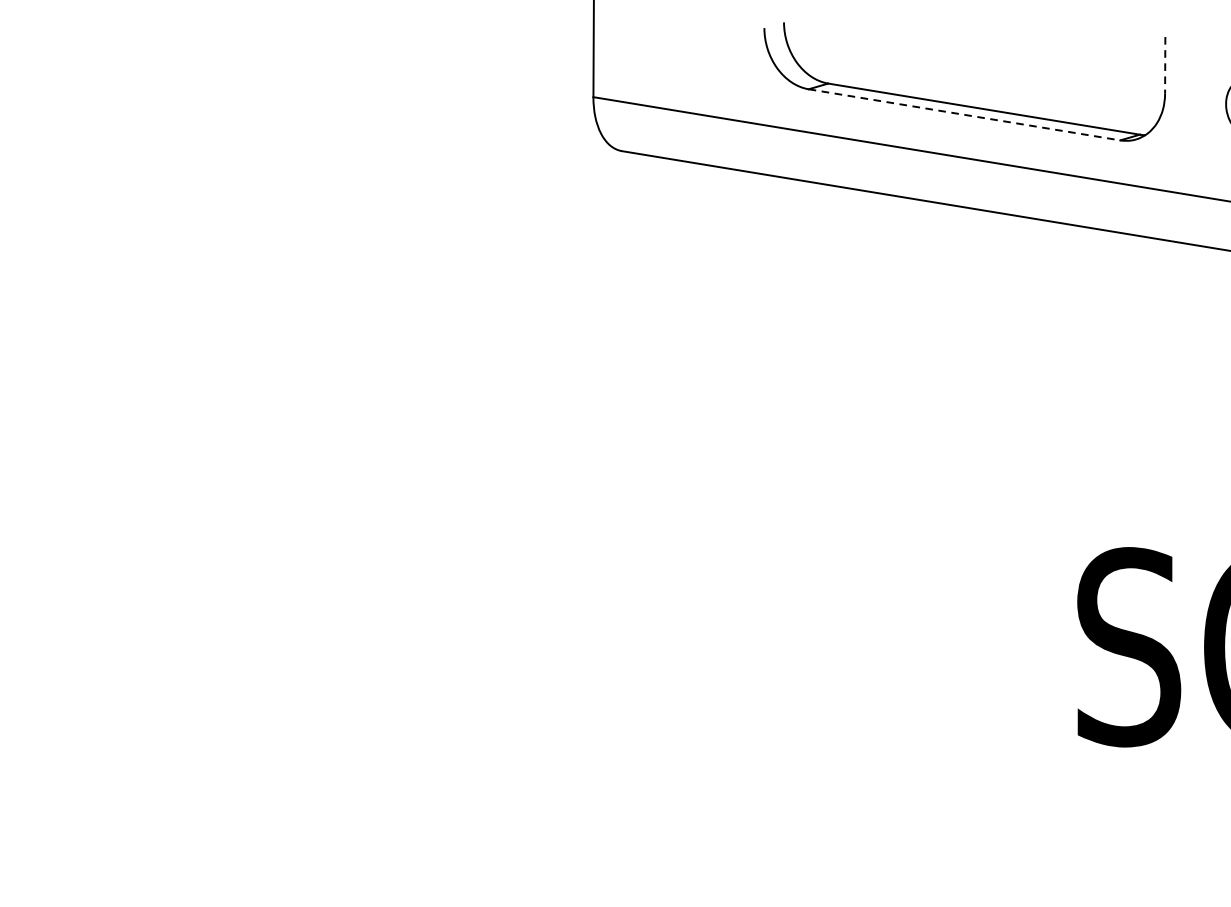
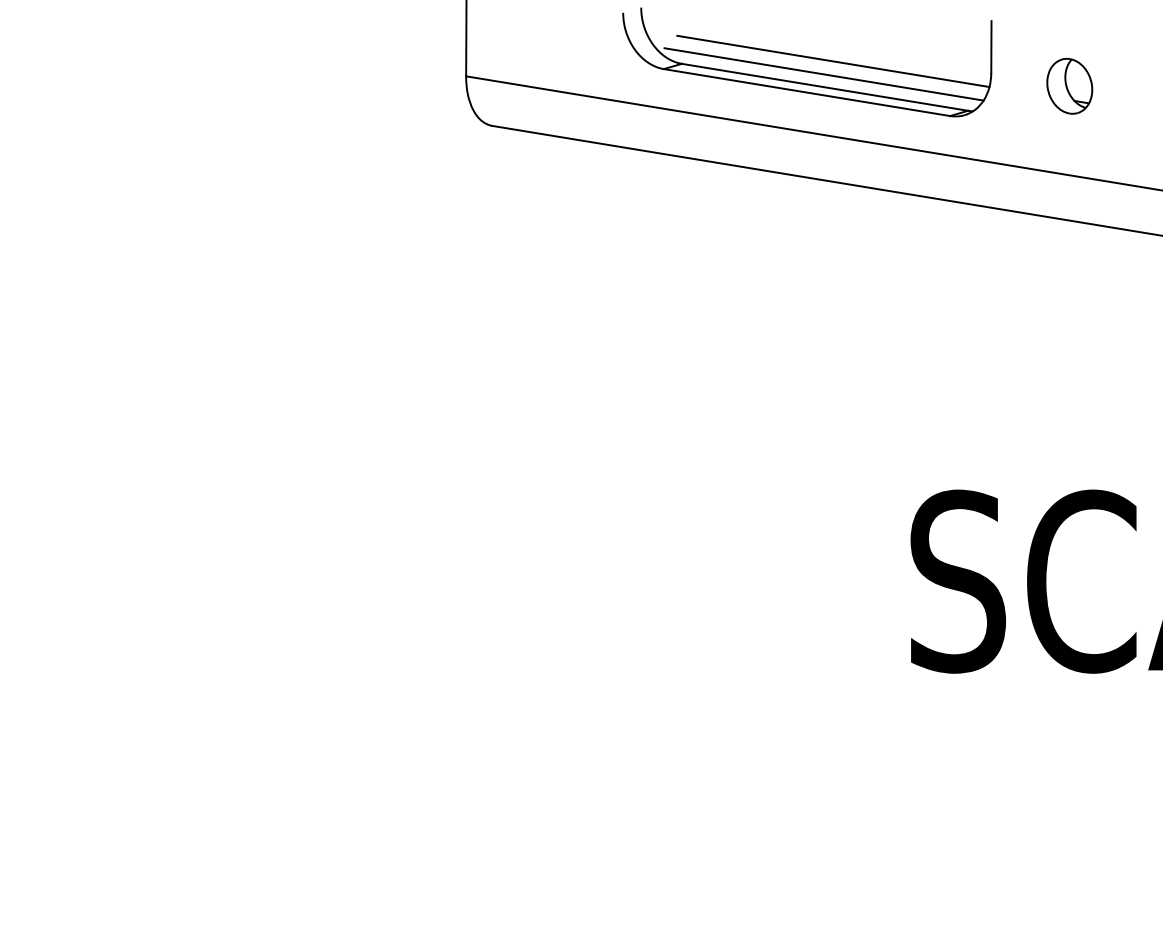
line: (1165, 65) -> (991, 47), dashed -> solid
line: (993, 81) -> (833, 61), added
line: (982, 95) -> (823, 74), added
line: (965, 114) -> (807, 92), dashed -> solid

